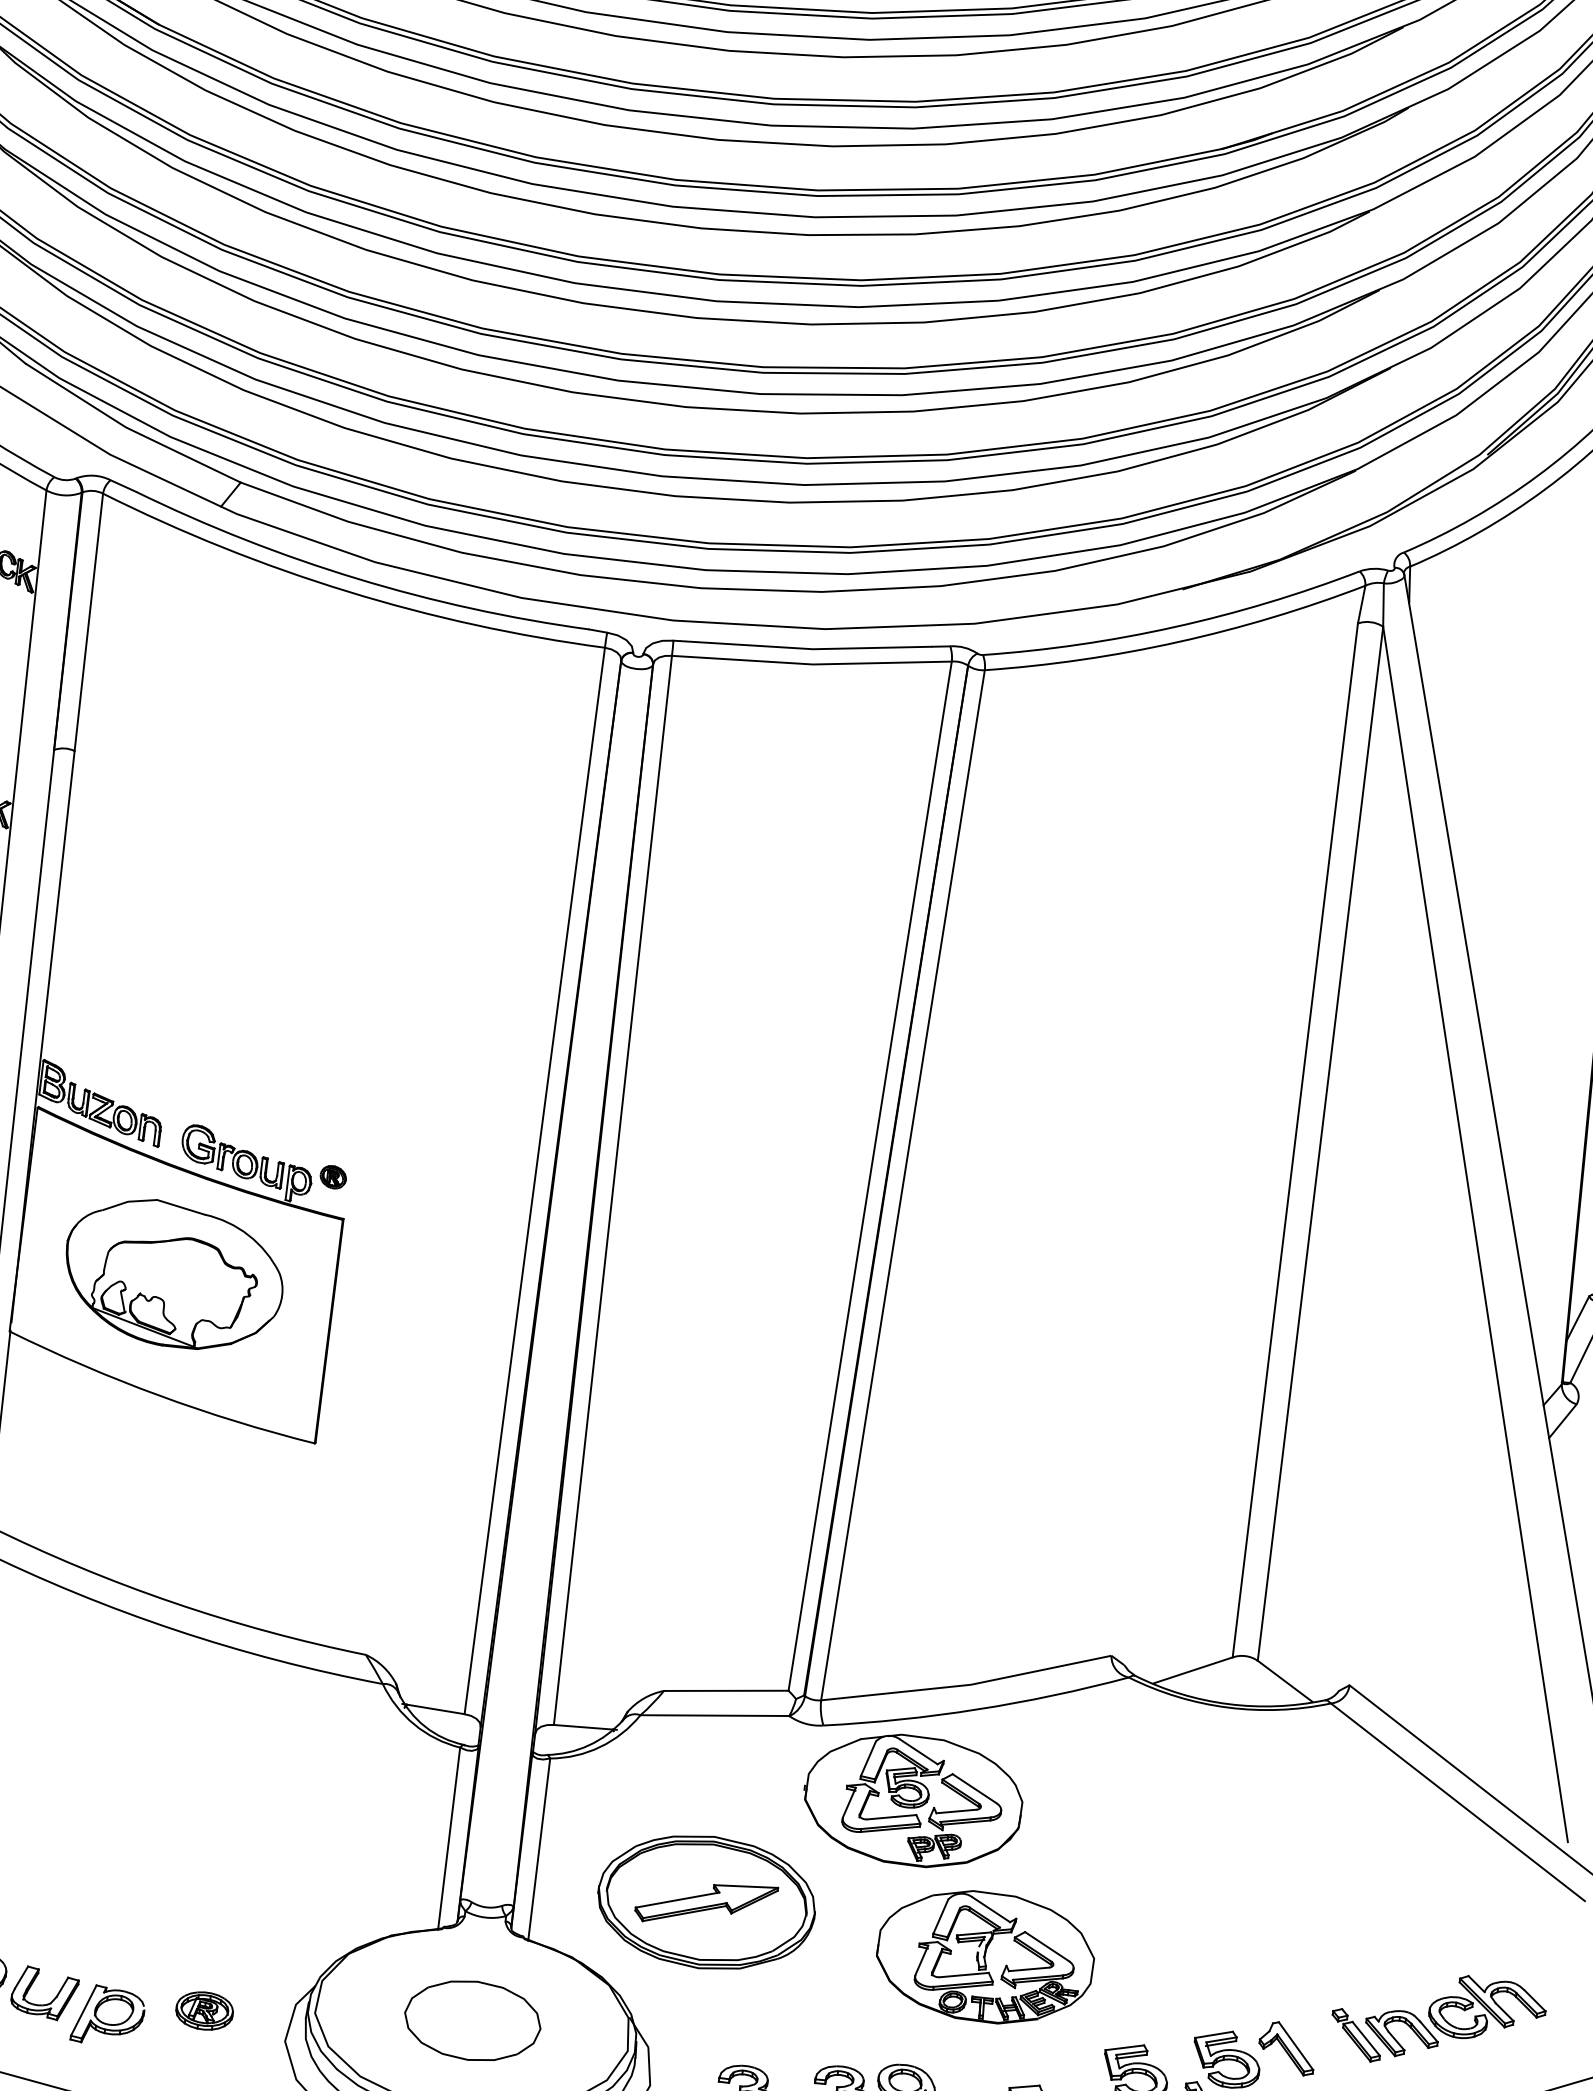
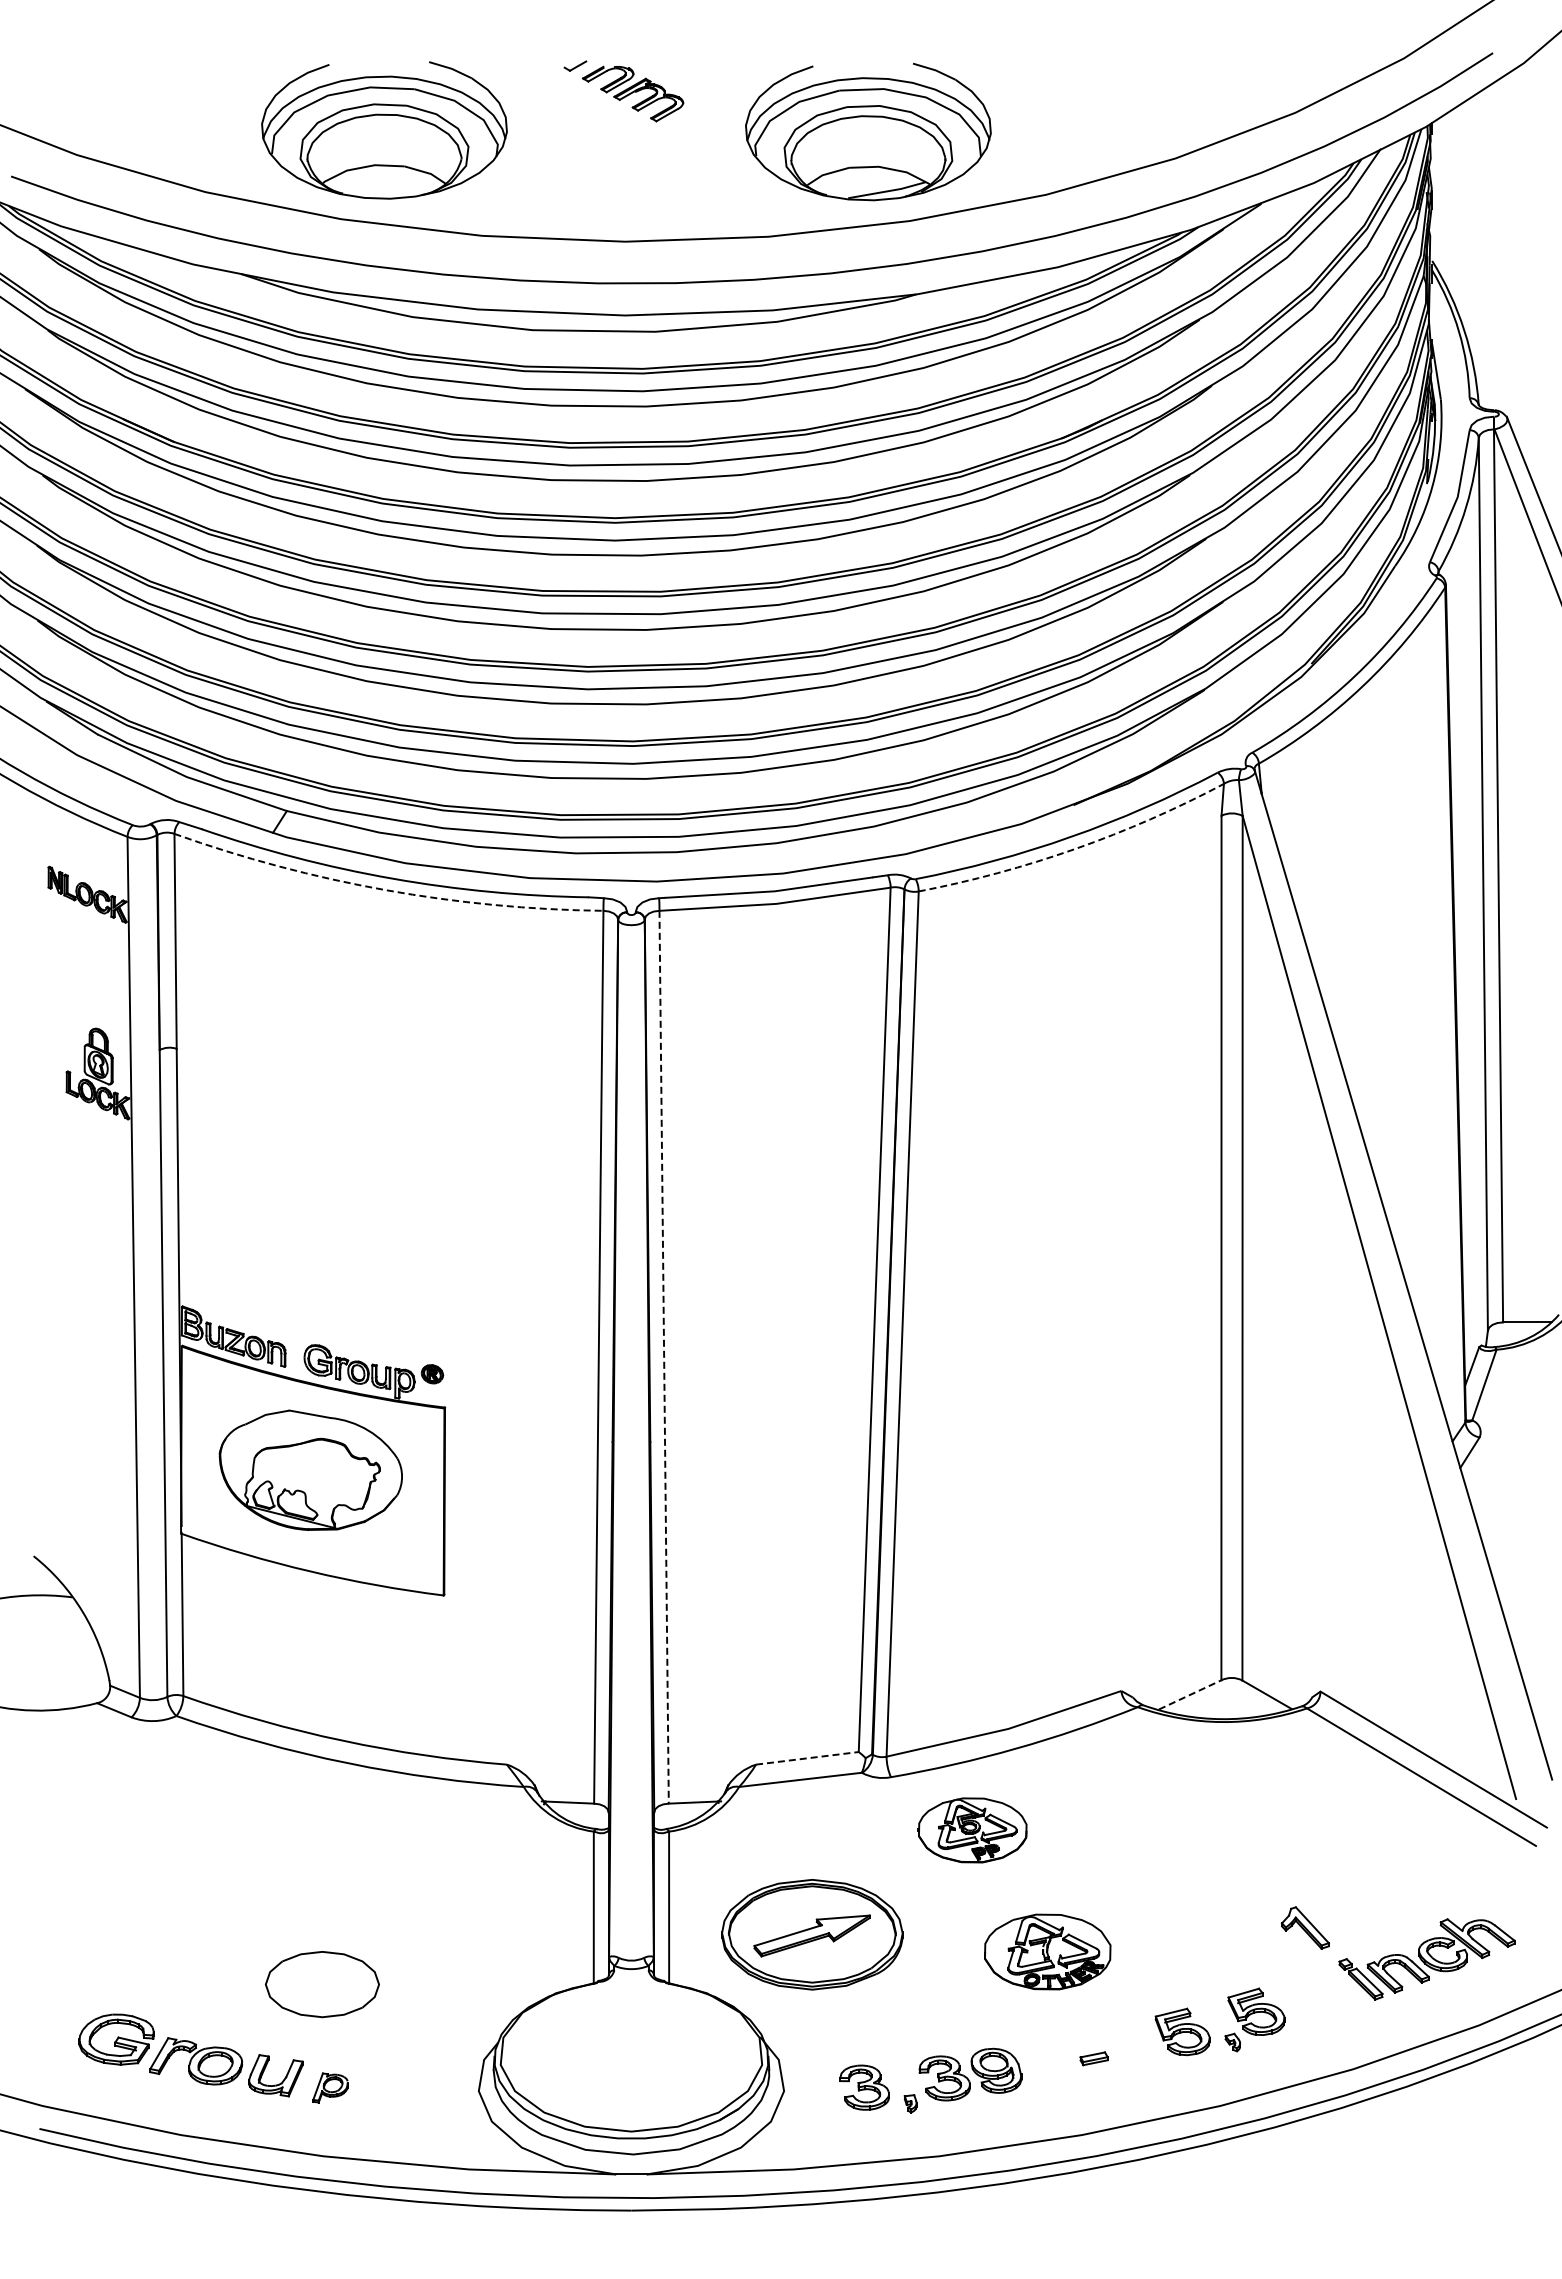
arc: (347, 591) -> (385, 890), solid -> dashed
arc: (1178, 641) -> (1075, 848), solid -> dashed
line: (613, 1190) -> (664, 1357), solid -> dashed
line: (1193, 1669) -> (1190, 1694), solid -> dashed
line: (726, 1691) -> (807, 1758), solid -> dashed
part: (913, 1801) -> (972, 1830), size x0.6
part: (985, 1956) -> (1047, 1951), size x0.7
part: (204, 2010) -> (409, 2073), removed
part: (108, 2015) -> (330, 2087), size x0.6
part: (472, 2020) -> (322, 1984), moved
part: (1286, 2047) -> (1304, 1927), moved

